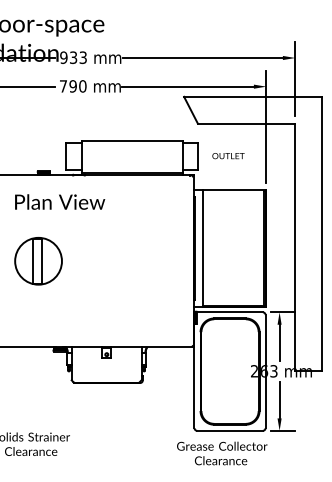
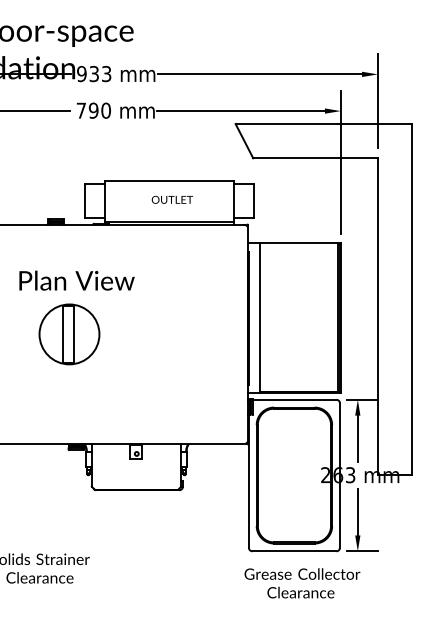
text: (228, 155) -> (172, 199), moved
text: (59, 201) -> (76, 280), moved
part: (38, 261) -> (69, 334), moved
text: (222, 453) -> (302, 583), moved

